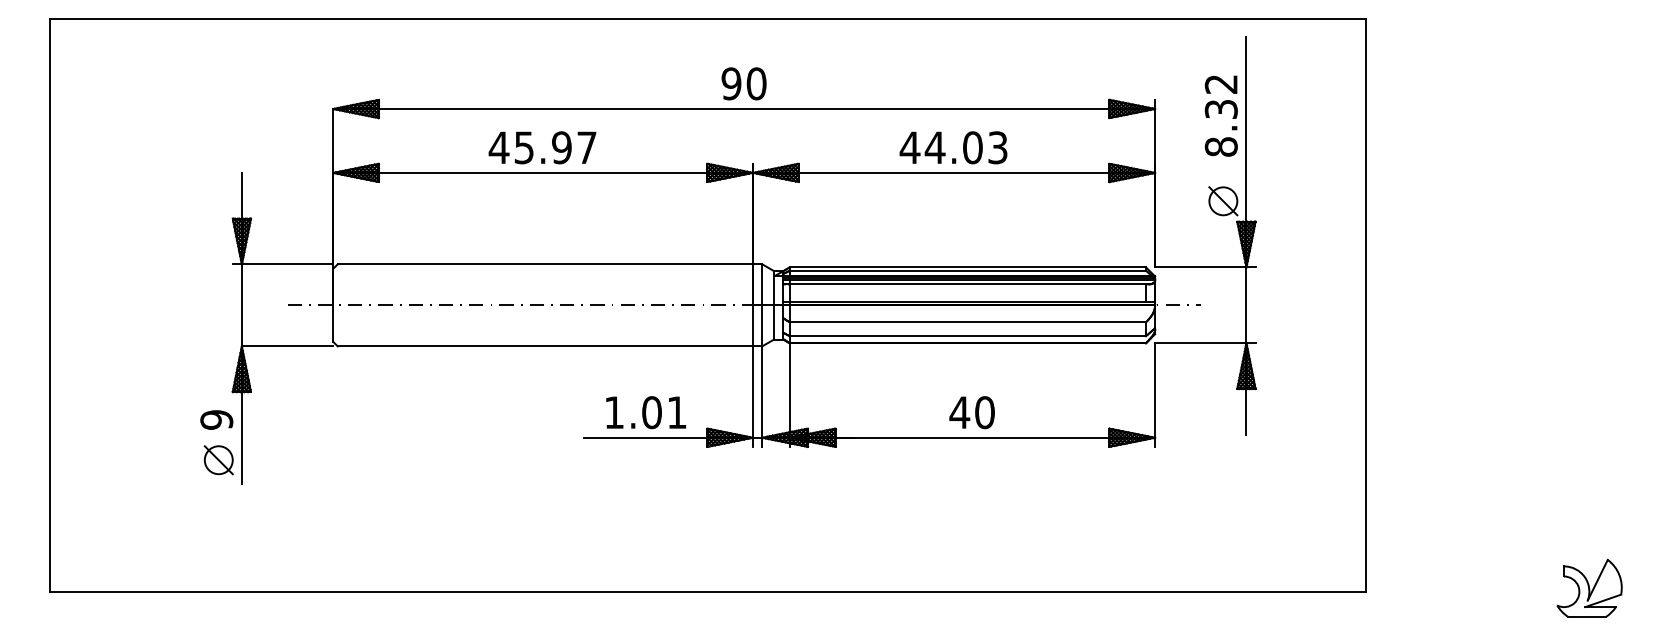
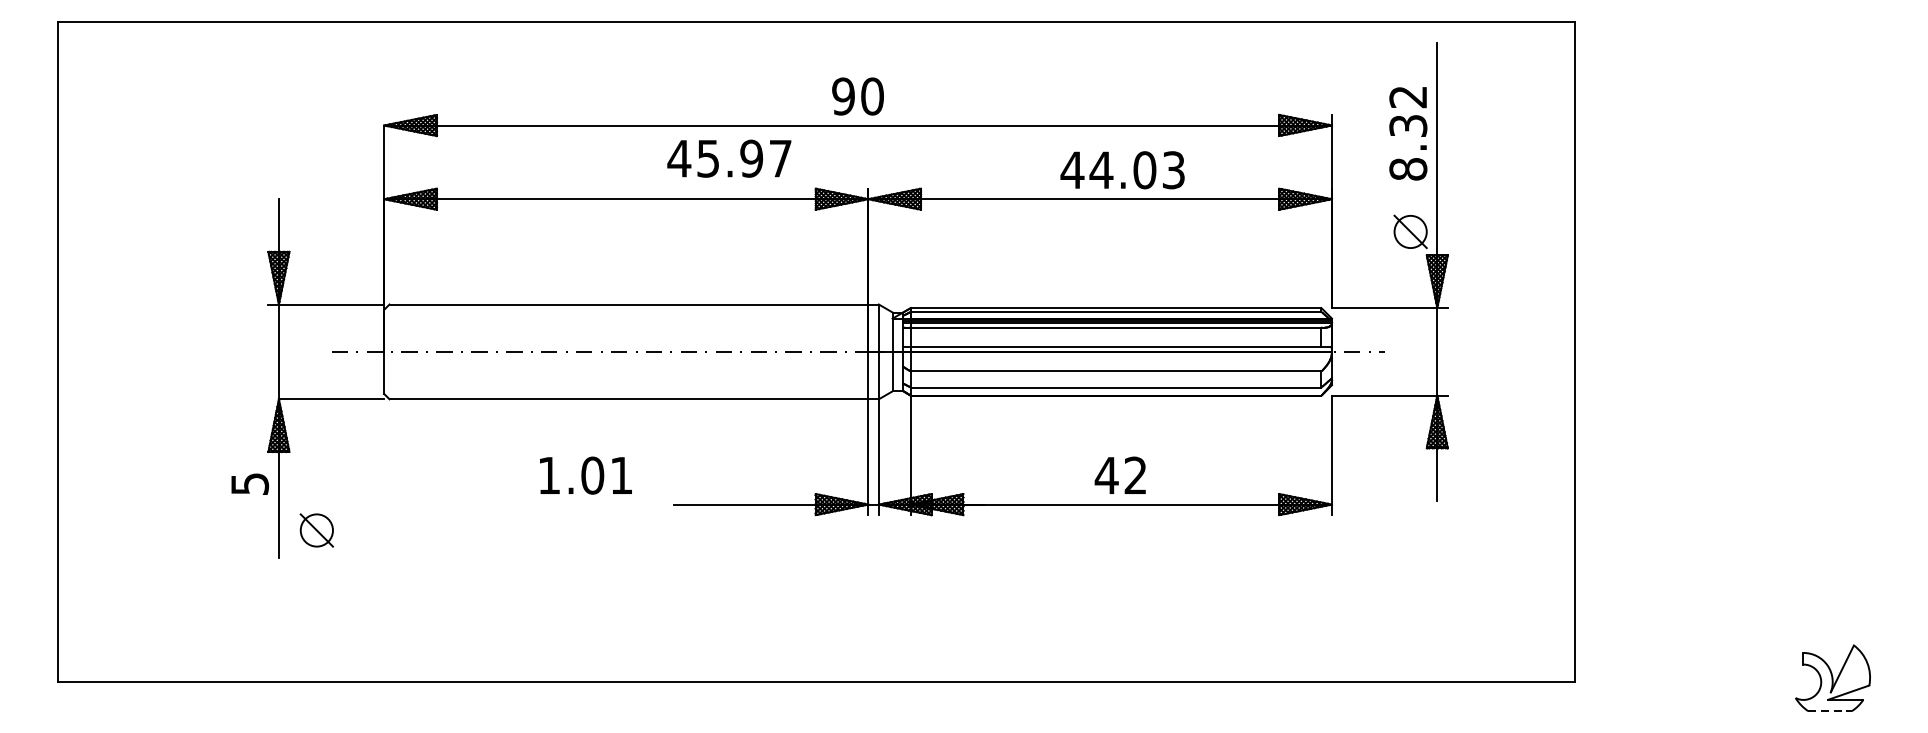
text: (542, 147) -> (729, 158), moved
text: (953, 147) -> (1122, 169), moved
text: (646, 412) -> (586, 475), moved
text: (984, 412) -> (1135, 475), 40 -> 42
text: (216, 419) -> (249, 483), 9 -> 5
part: (218, 460) -> (316, 530), moved
line: (1587, 616) -> (1830, 710), solid -> dashed

